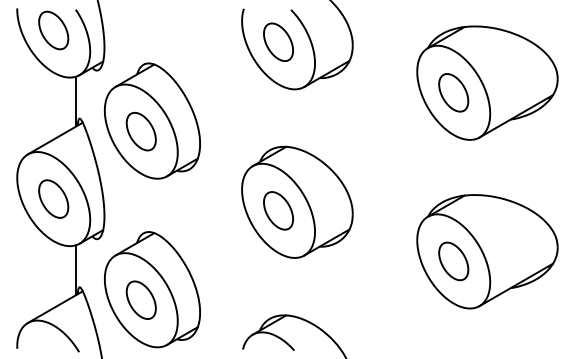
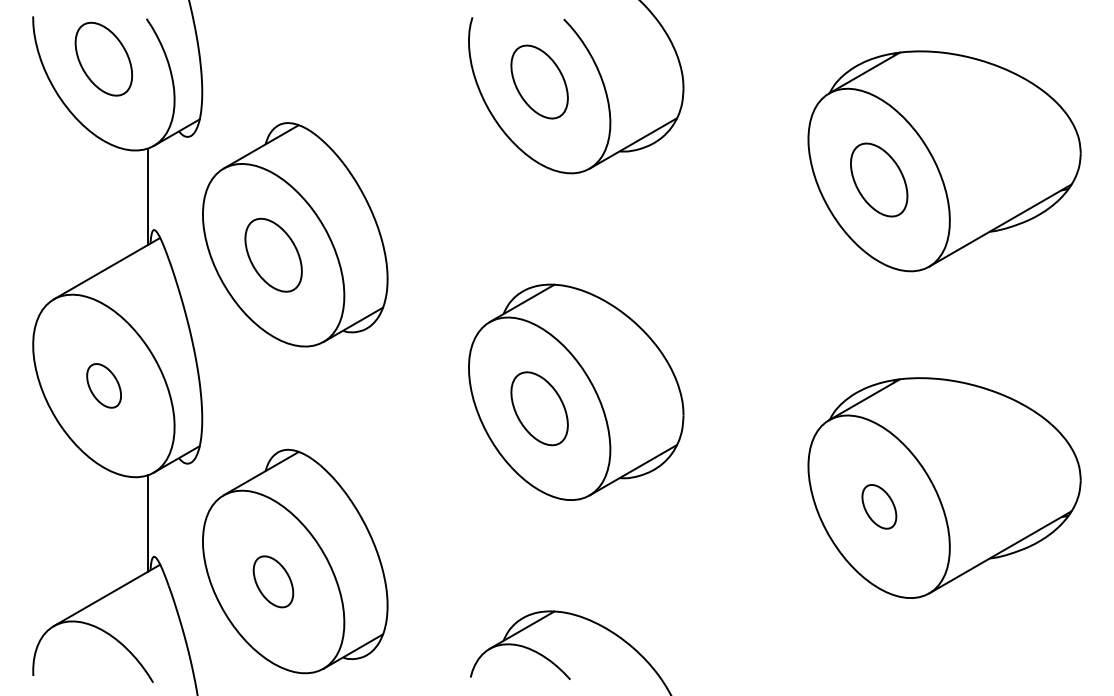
part: (53, 198) -> (103, 384), size x0.6
part: (453, 261) -> (878, 506), size x0.6
part: (140, 299) -> (272, 580), size x0.7

